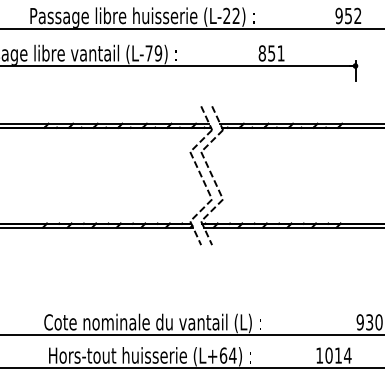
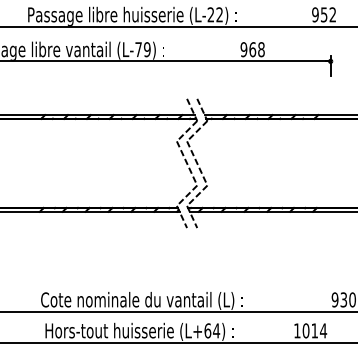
text: (271, 53) -> (252, 49), 851 -> 968

